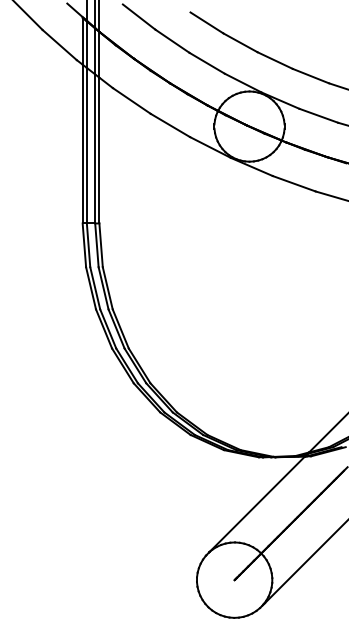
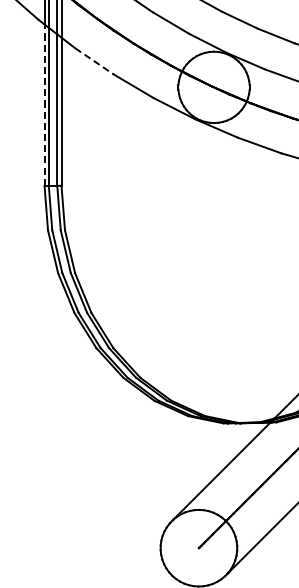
line: (131, 101) -> (94, 61), solid -> dashed
line: (82, 143) -> (44, 104), solid -> dashed

